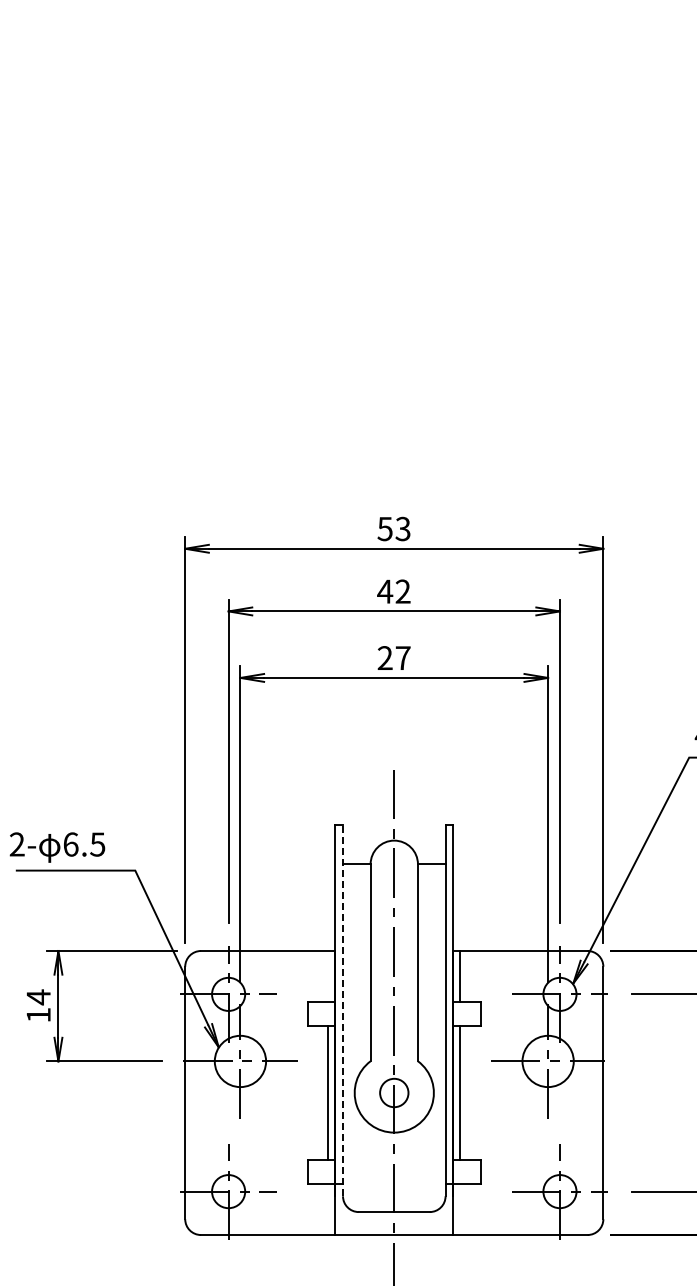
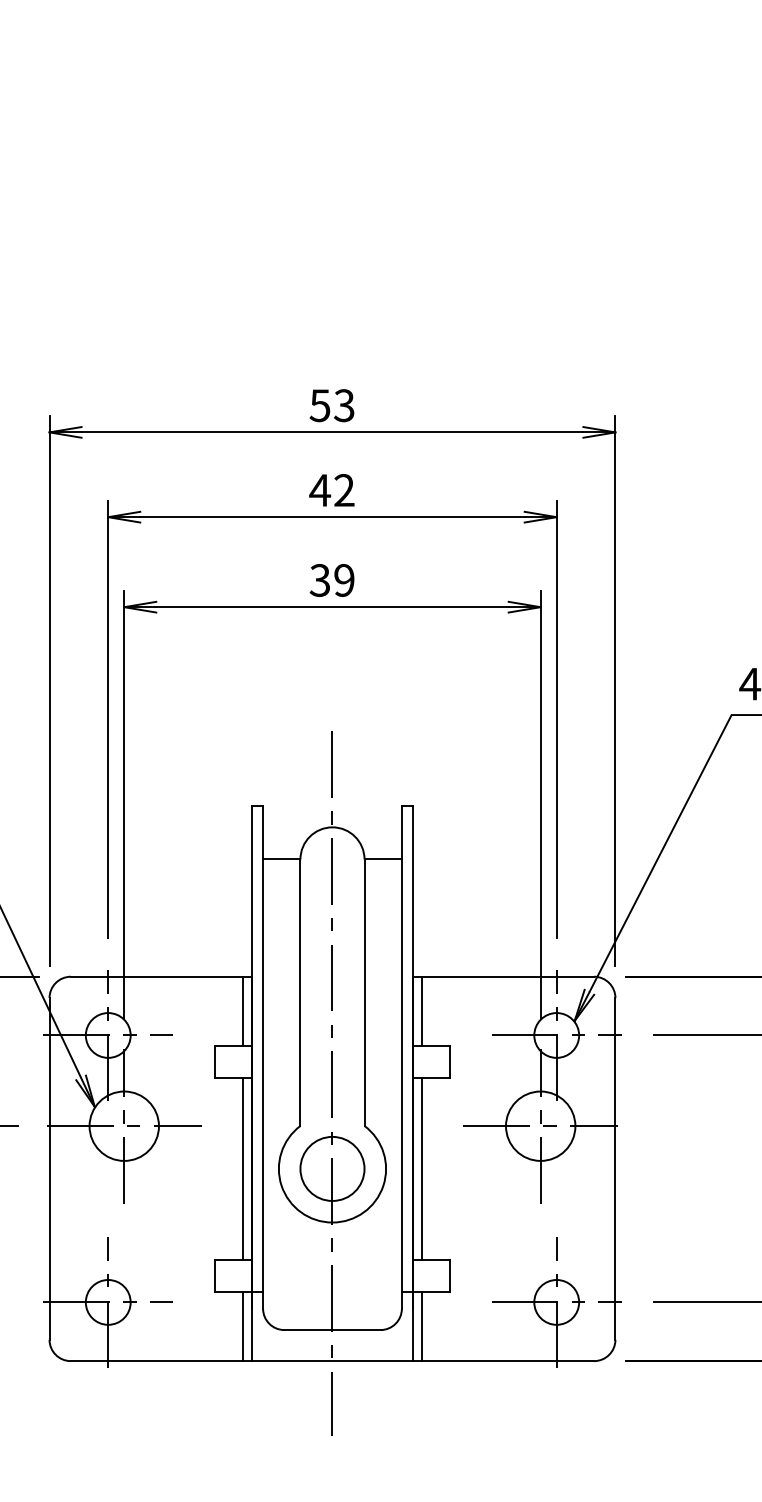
text: (393, 658) -> (331, 580), 27 -> 39
line: (328, 976) -> (243, 1011), added
line: (343, 1010) -> (263, 1057), dashed -> solid
circle: (393, 1092) -> (331, 1168), size x1.67
line: (328, 1209) -> (243, 1326), added
line: (460, 1209) -> (422, 1326), added

